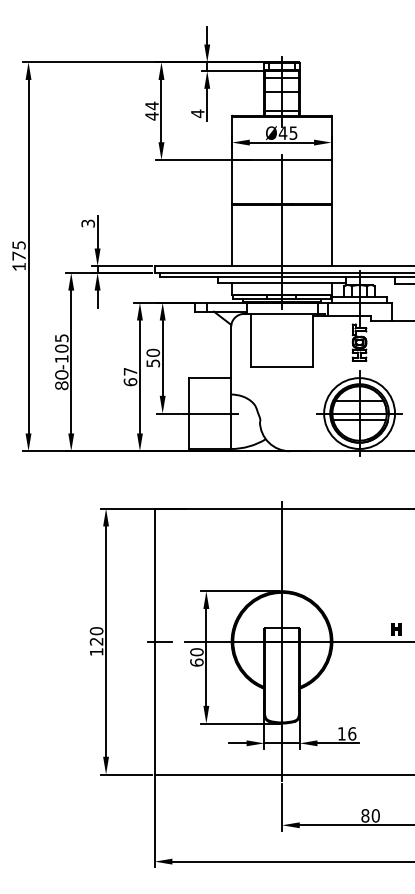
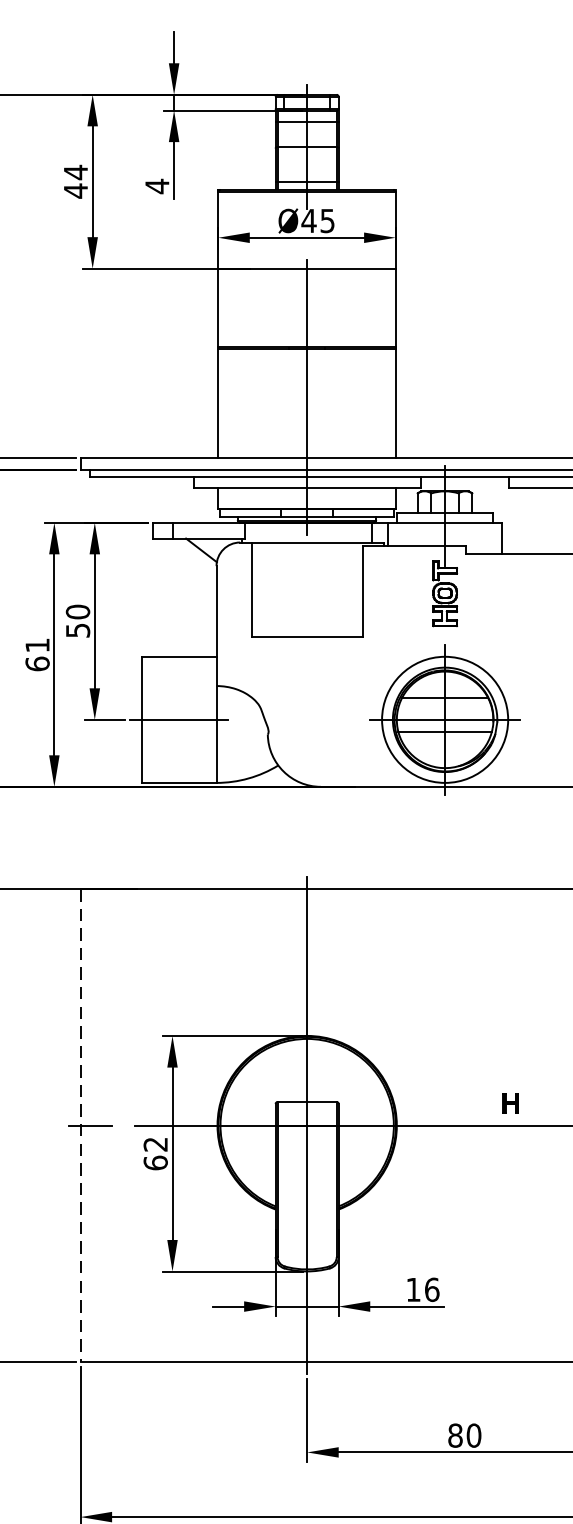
text: (130, 371) -> (37, 645), 67 -> 61
line: (154, 641) -> (80, 1125), solid -> dashed
text: (196, 652) -> (154, 1144), 60 -> 62

